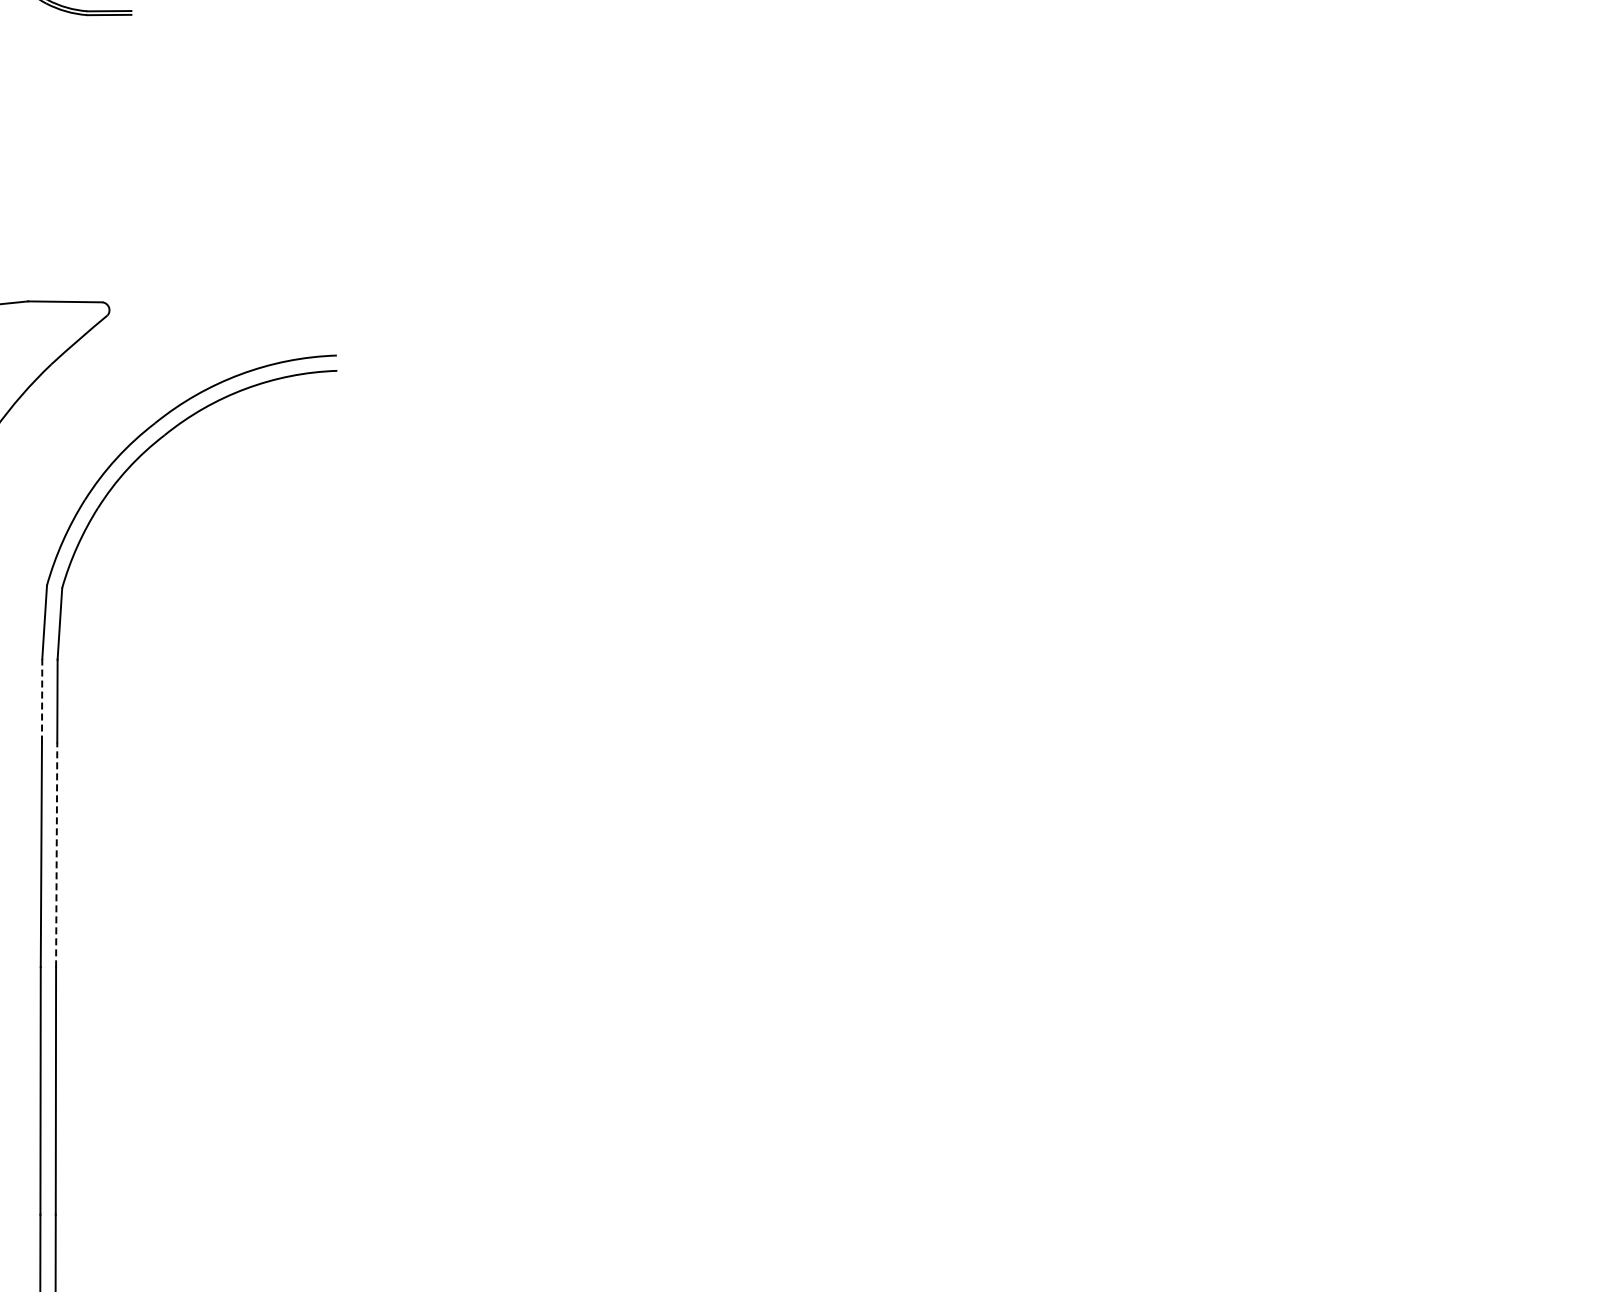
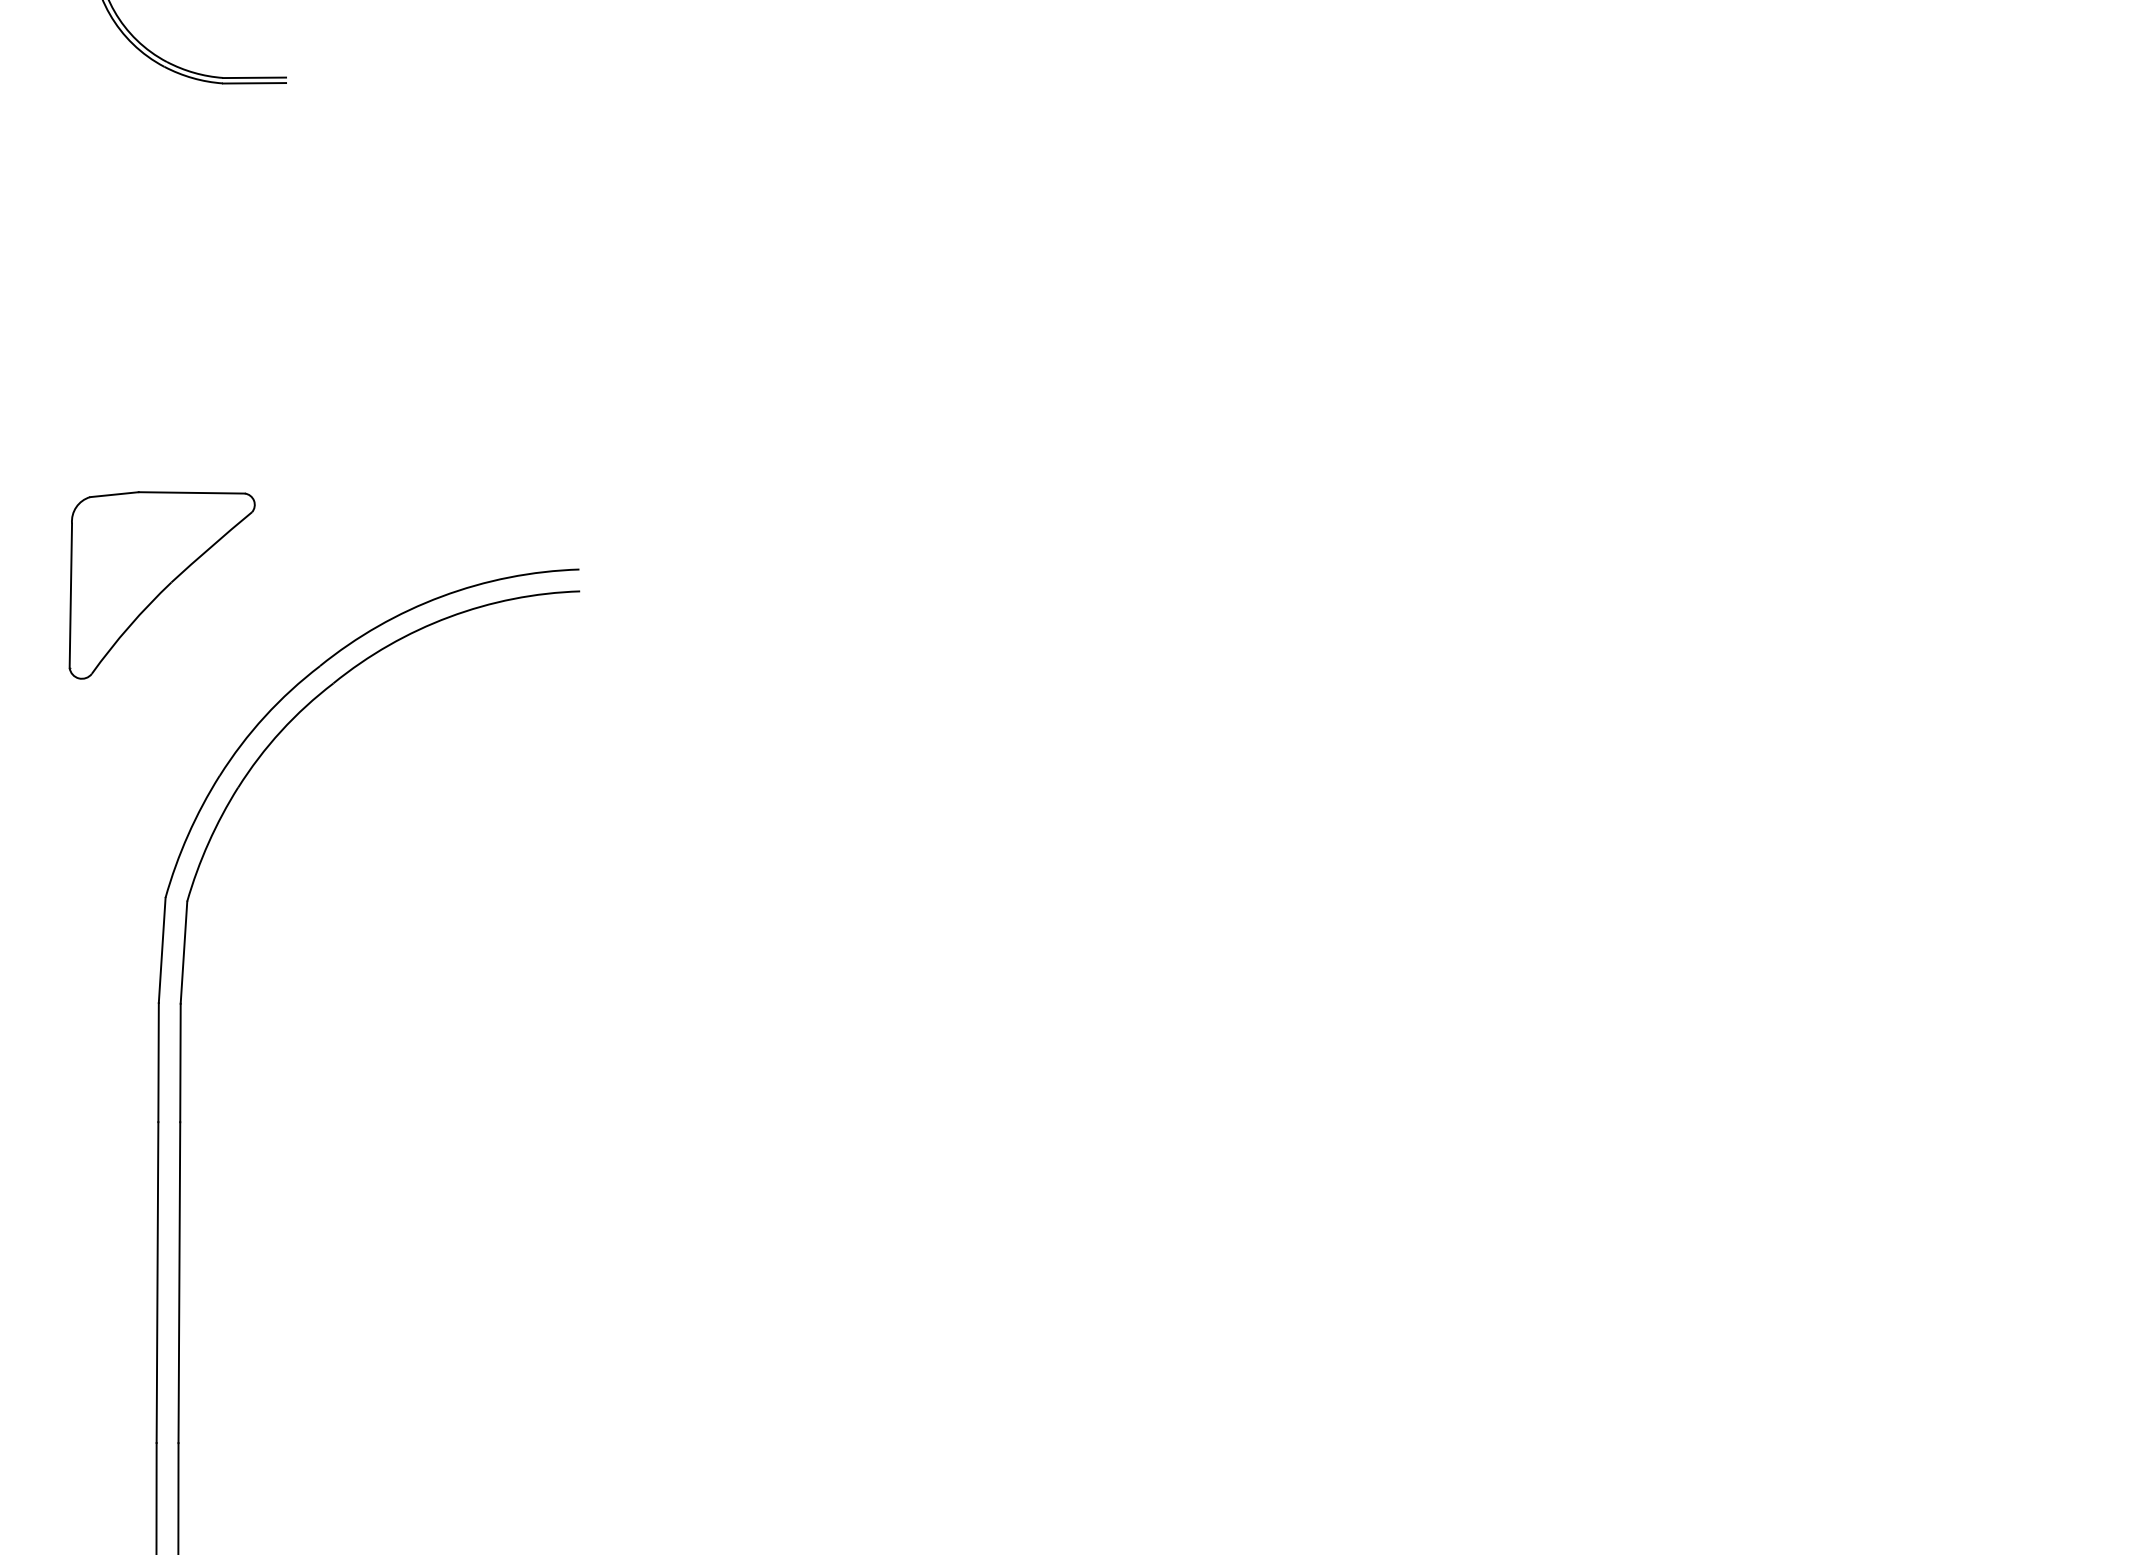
line: (42, 700) -> (159, 1062), dashed -> solid
line: (56, 854) -> (179, 1281), dashed -> solid

